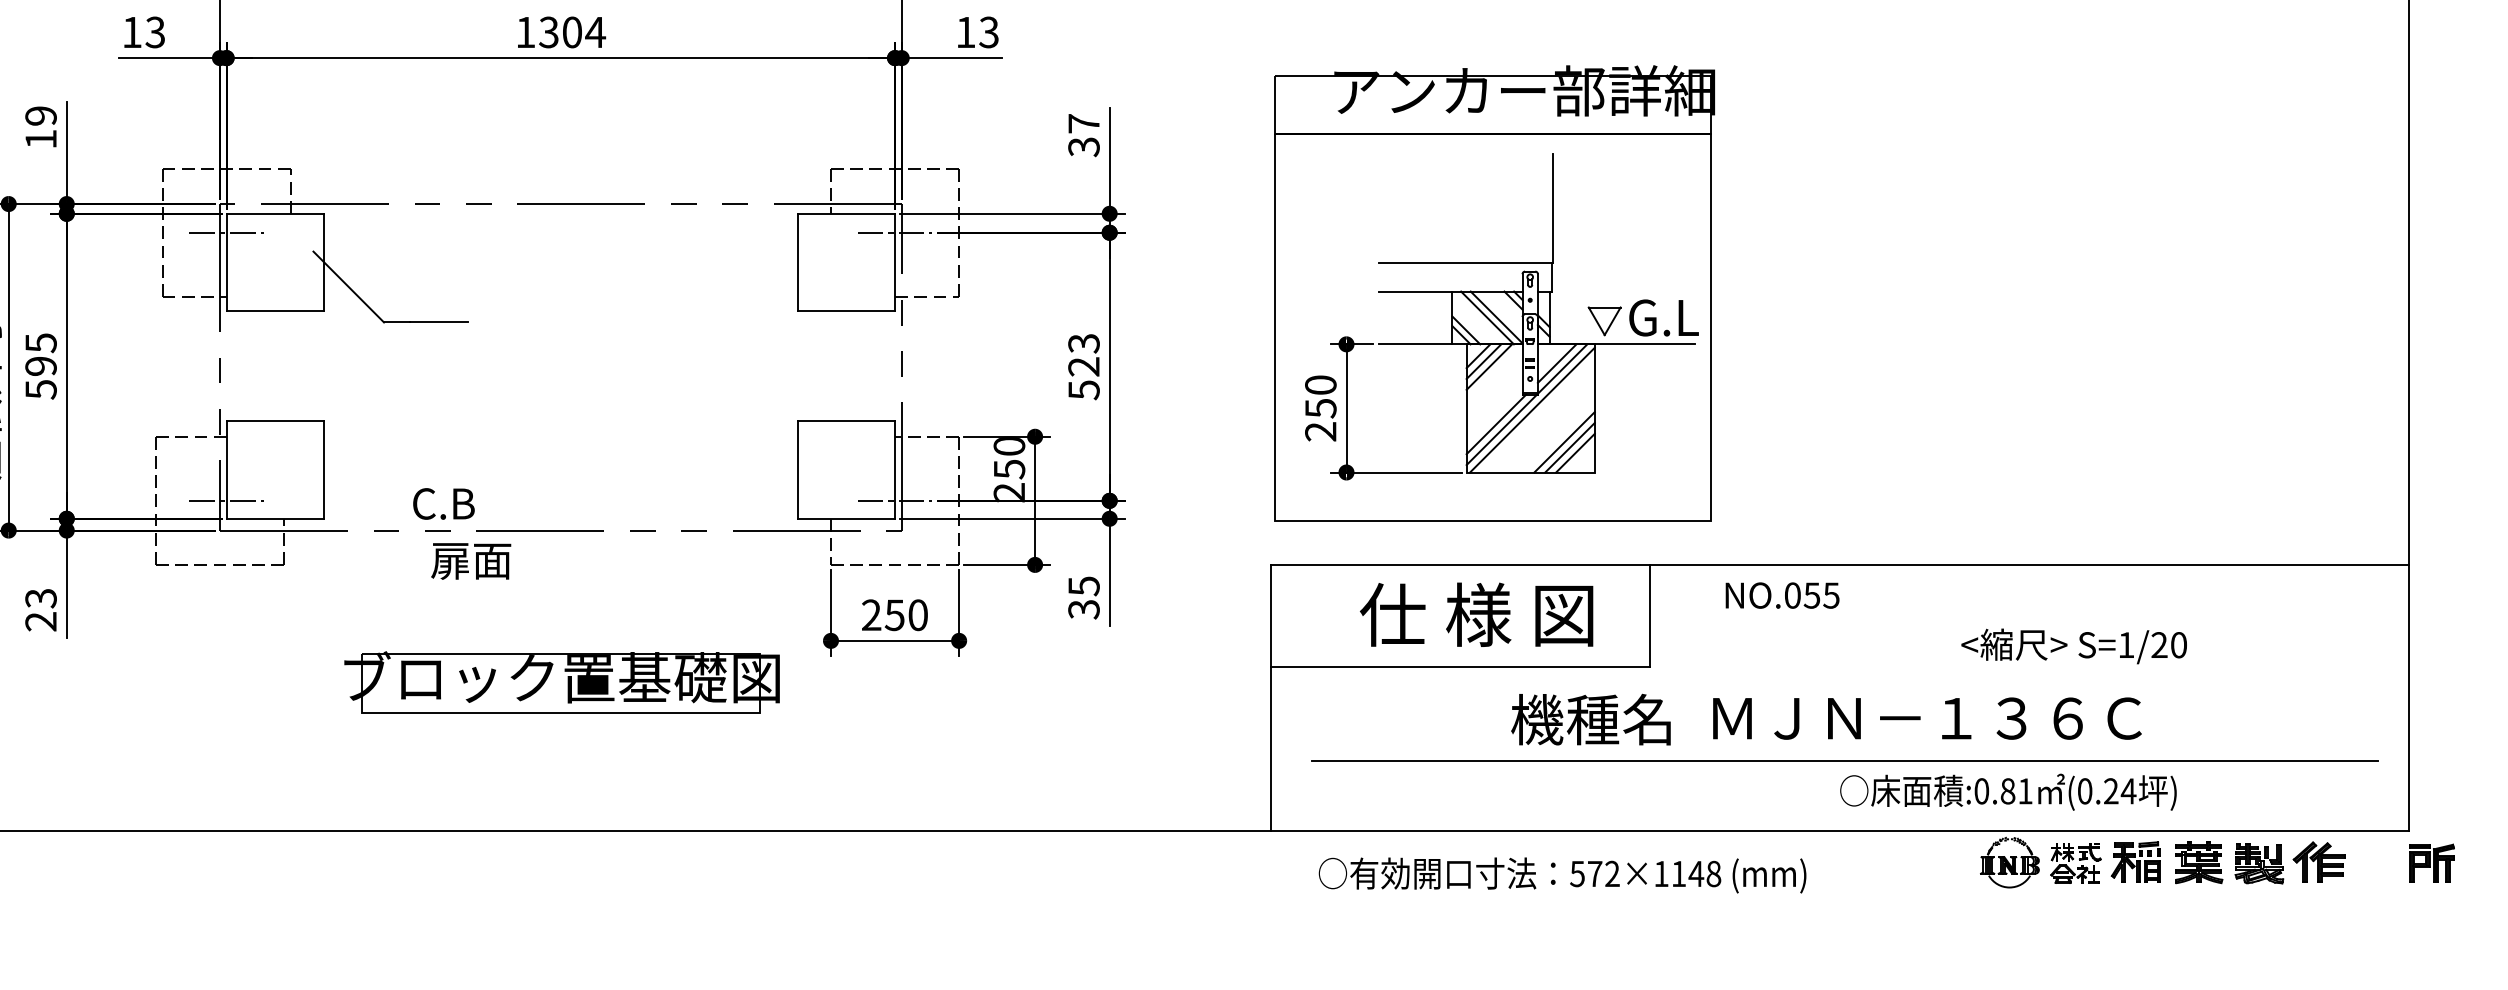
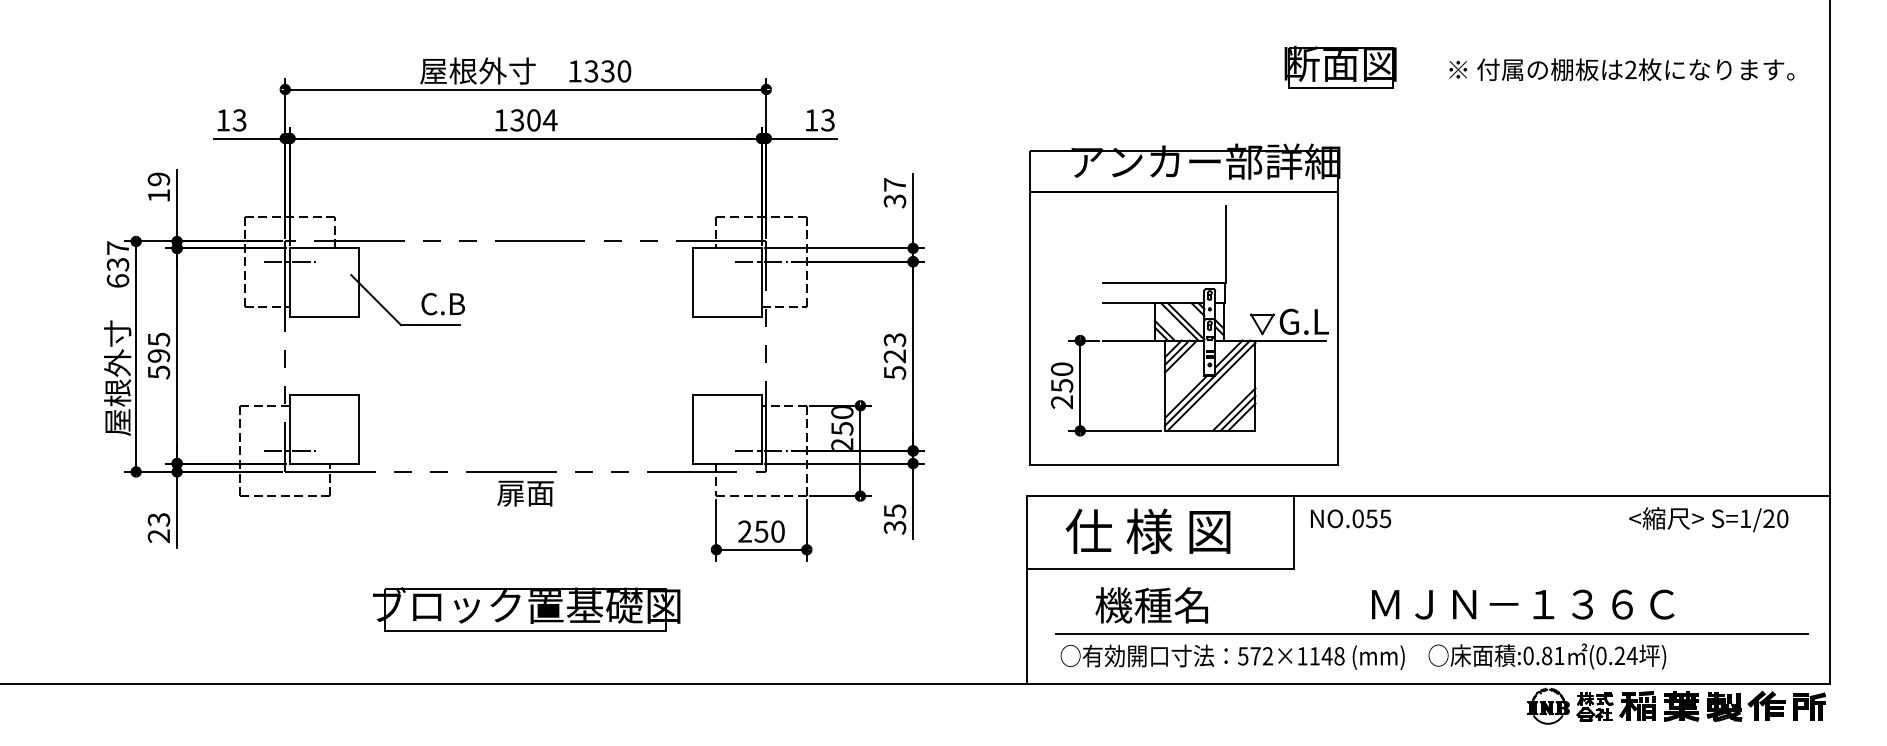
text: (442, 504) -> (442, 304), moved
text: (471, 561) -> (525, 493), moved
text: (1783, 595) -> (1351, 518), moved
text: (1475, 614) -> (1147, 531), moved
text: (2073, 646) -> (1708, 519), moved
part: (561, 683) -> (526, 609), moved
text: (1927, 718) -> (1523, 604), moved
text: (1590, 719) -> (1151, 605), moved
part: (2432, 862) -> (1809, 706), moved
text: (1562, 874) -> (1232, 656), moved

